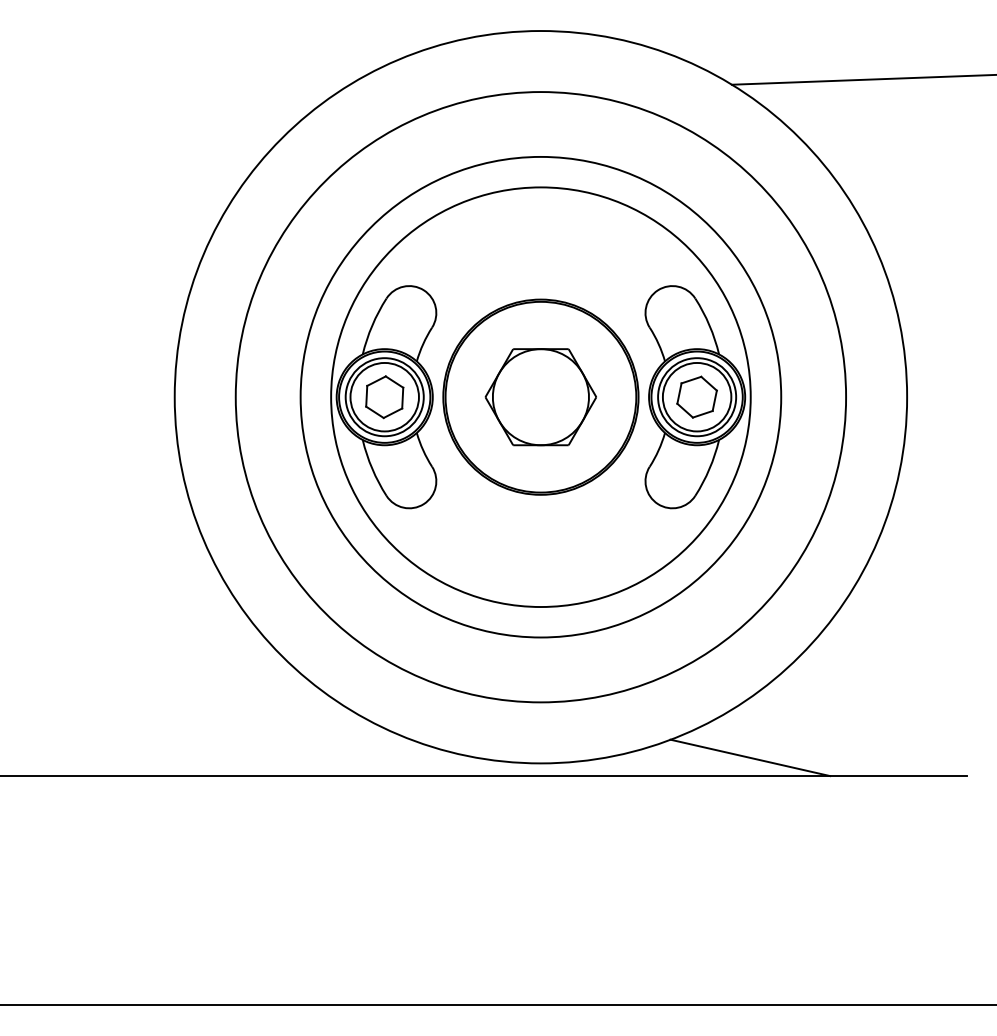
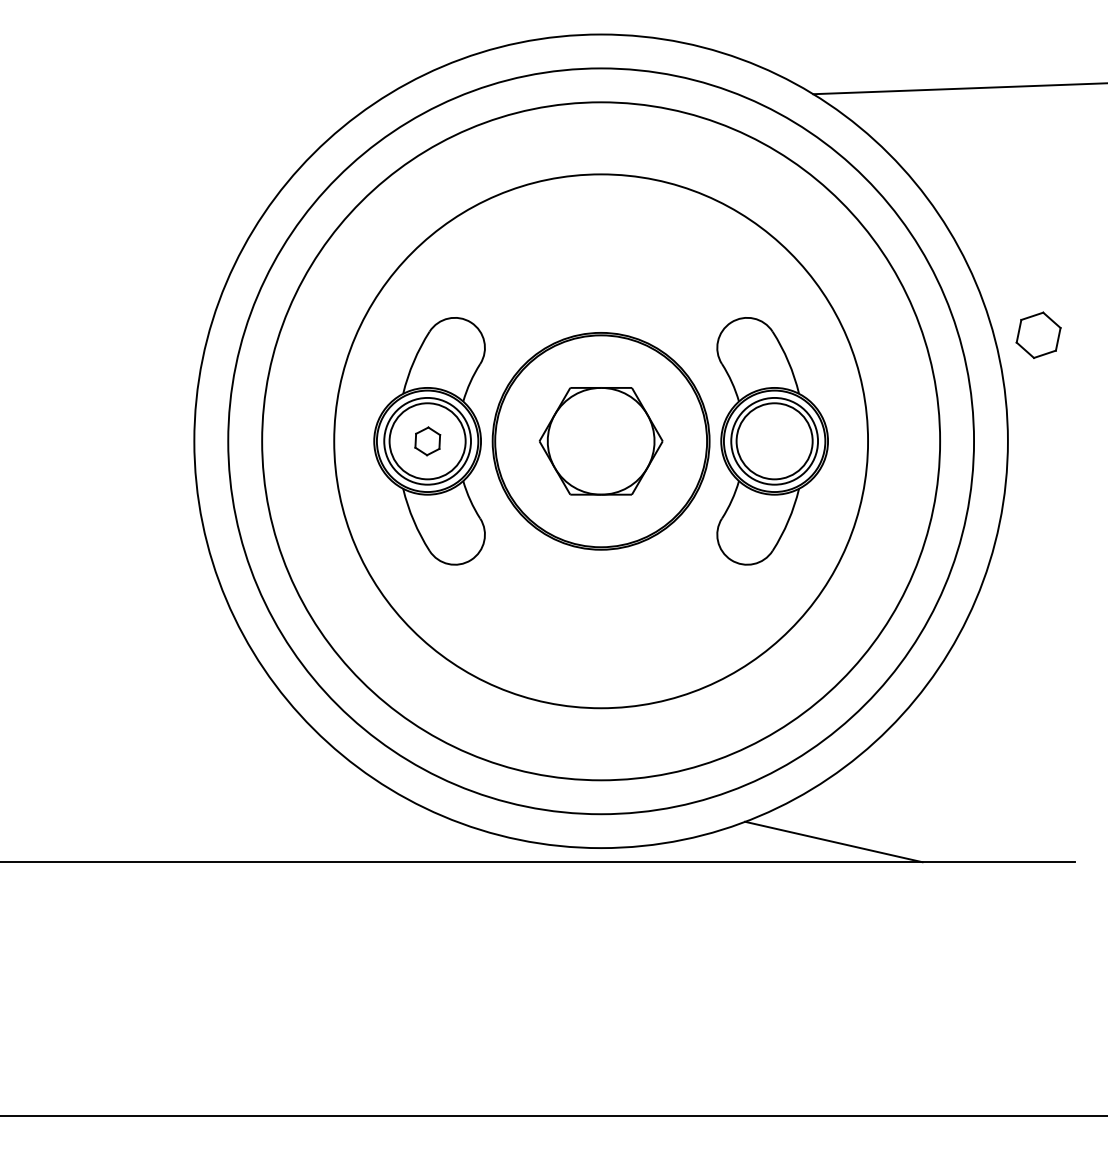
part: (696, 396) -> (1038, 334), moved
part: (384, 397) -> (427, 441), size x0.6
circle: (541, 397) -> (601, 441), size x1.6

